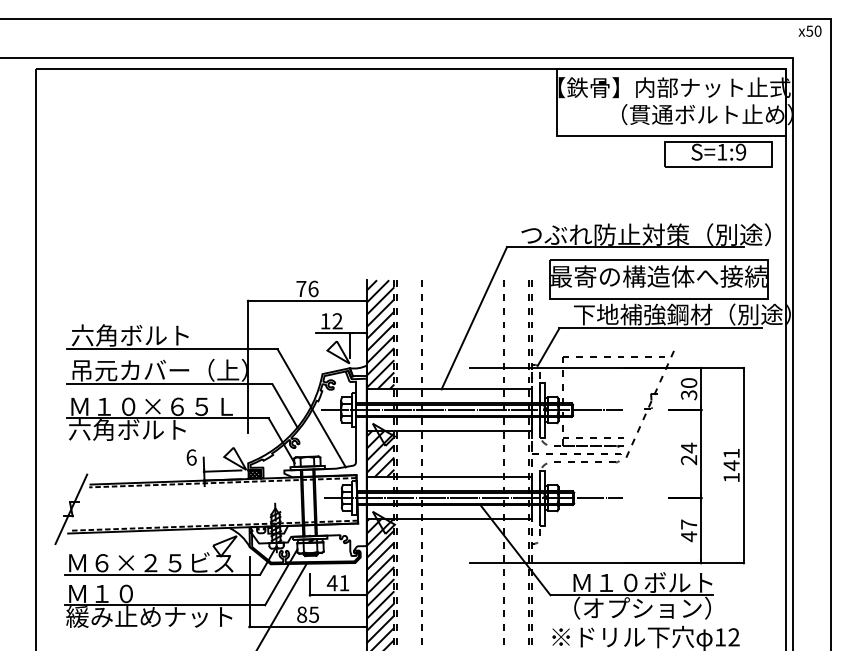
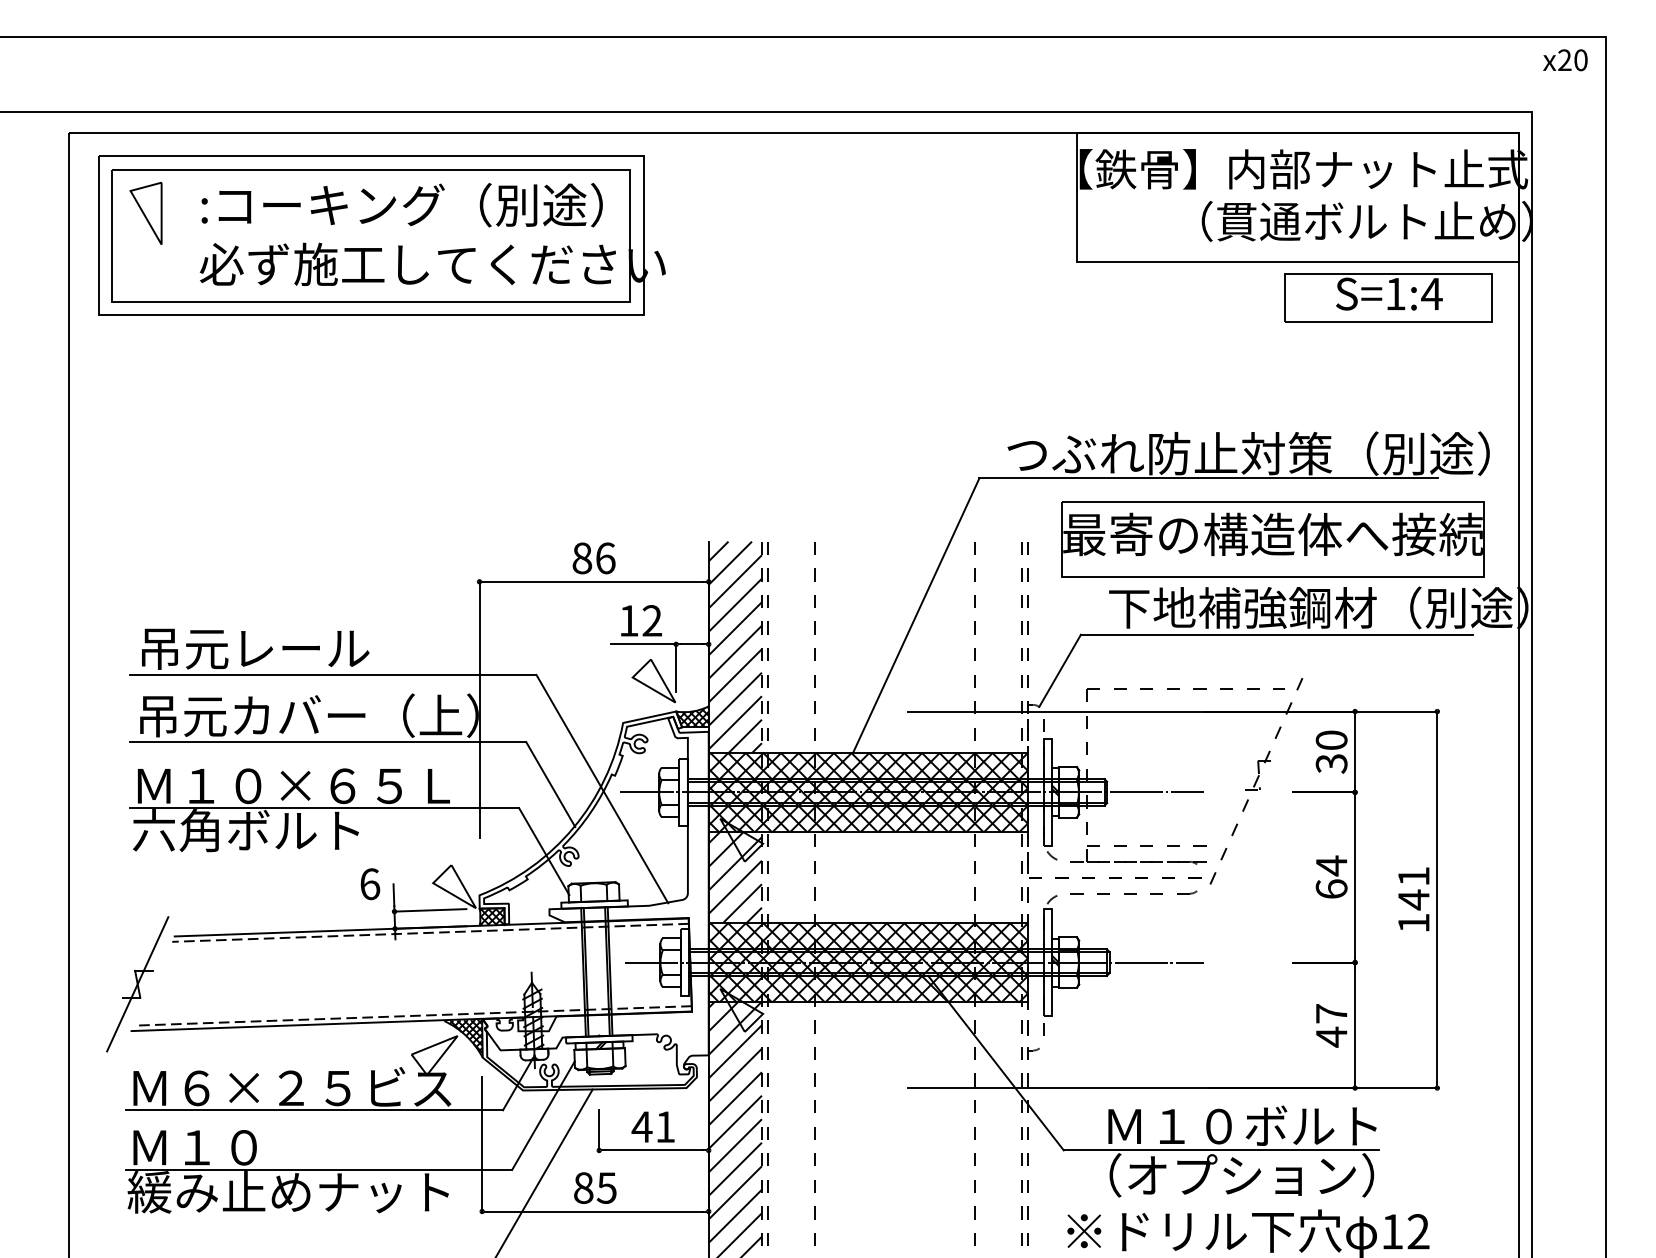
text: (809, 30) -> (1564, 58), x50 -> x20
part: (197, 121) -> (381, 234), added
text: (740, 151) -> (1431, 292), S=1:9 -> S=1:4
text: (301, 288) -> (582, 557), 76 -> 86
text: (131, 335) -> (253, 648), 六角ボルト -> 吊元レール
hatch: (358, 370) -> (692, 715), added
hatch: (448, 409) -> (866, 791), added
text: (688, 460) -> (1330, 889), 24 -> 64
hatch: (448, 497) -> (866, 961), added
hatch: (239, 536) -> (462, 1036), added

